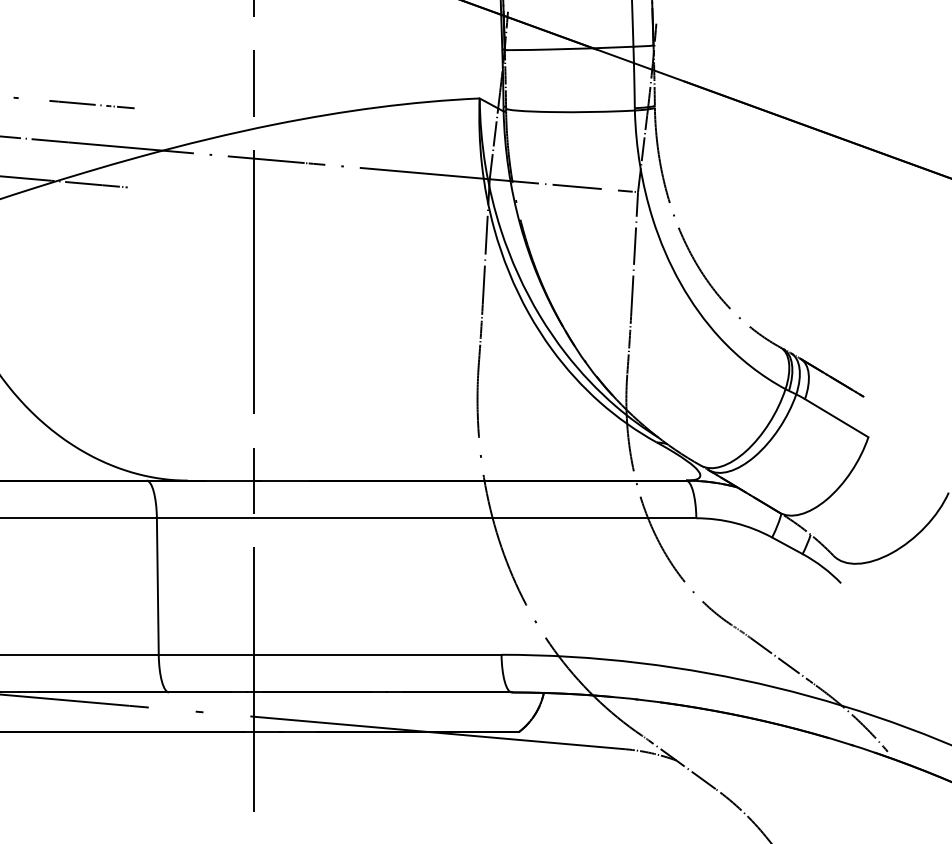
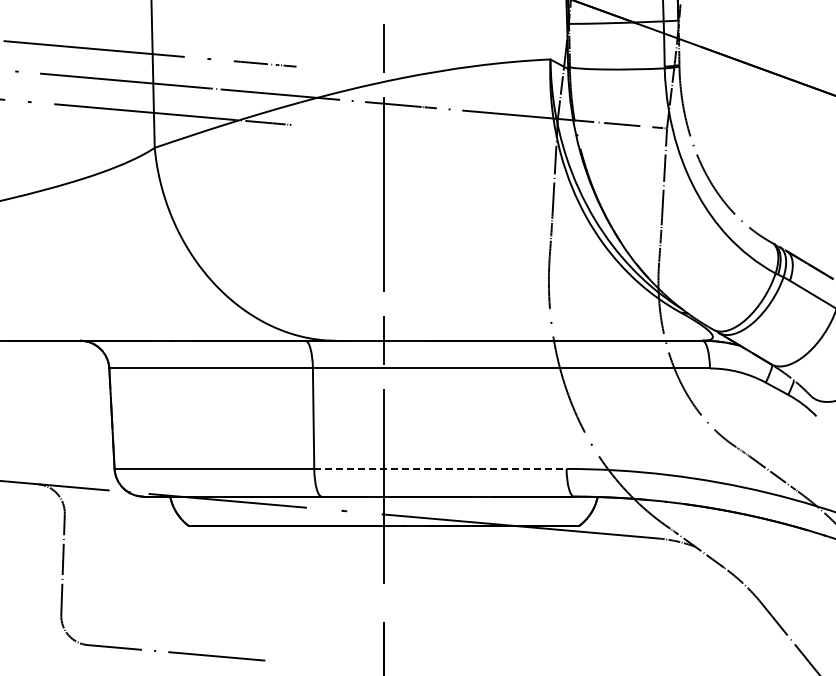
line: (330, 654) -> (440, 468), solid -> dashed

